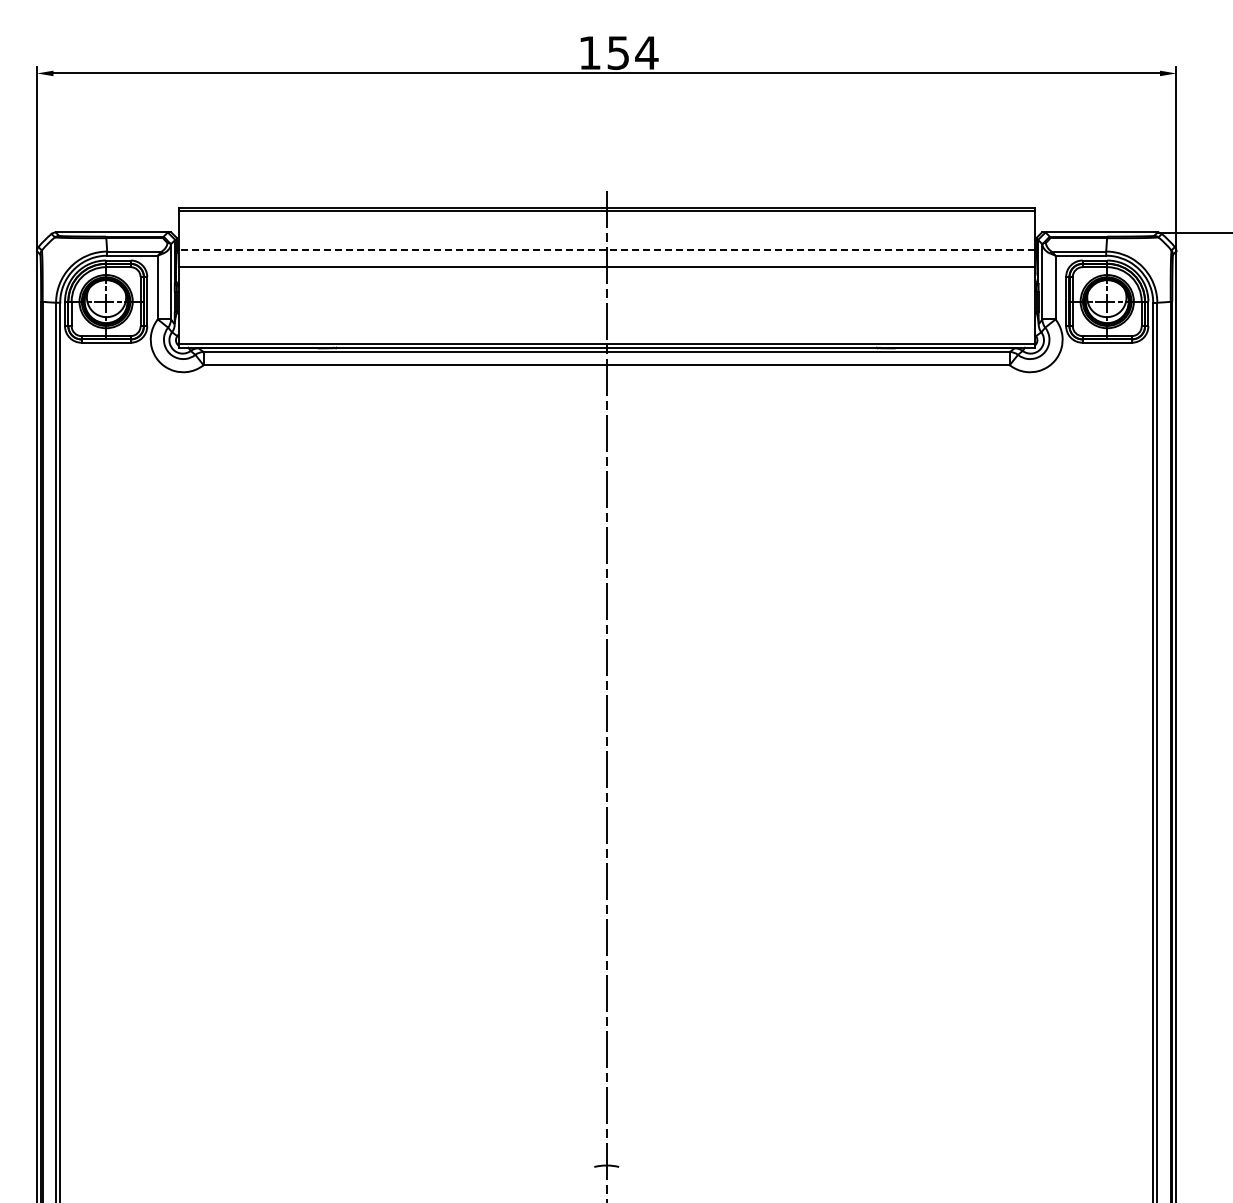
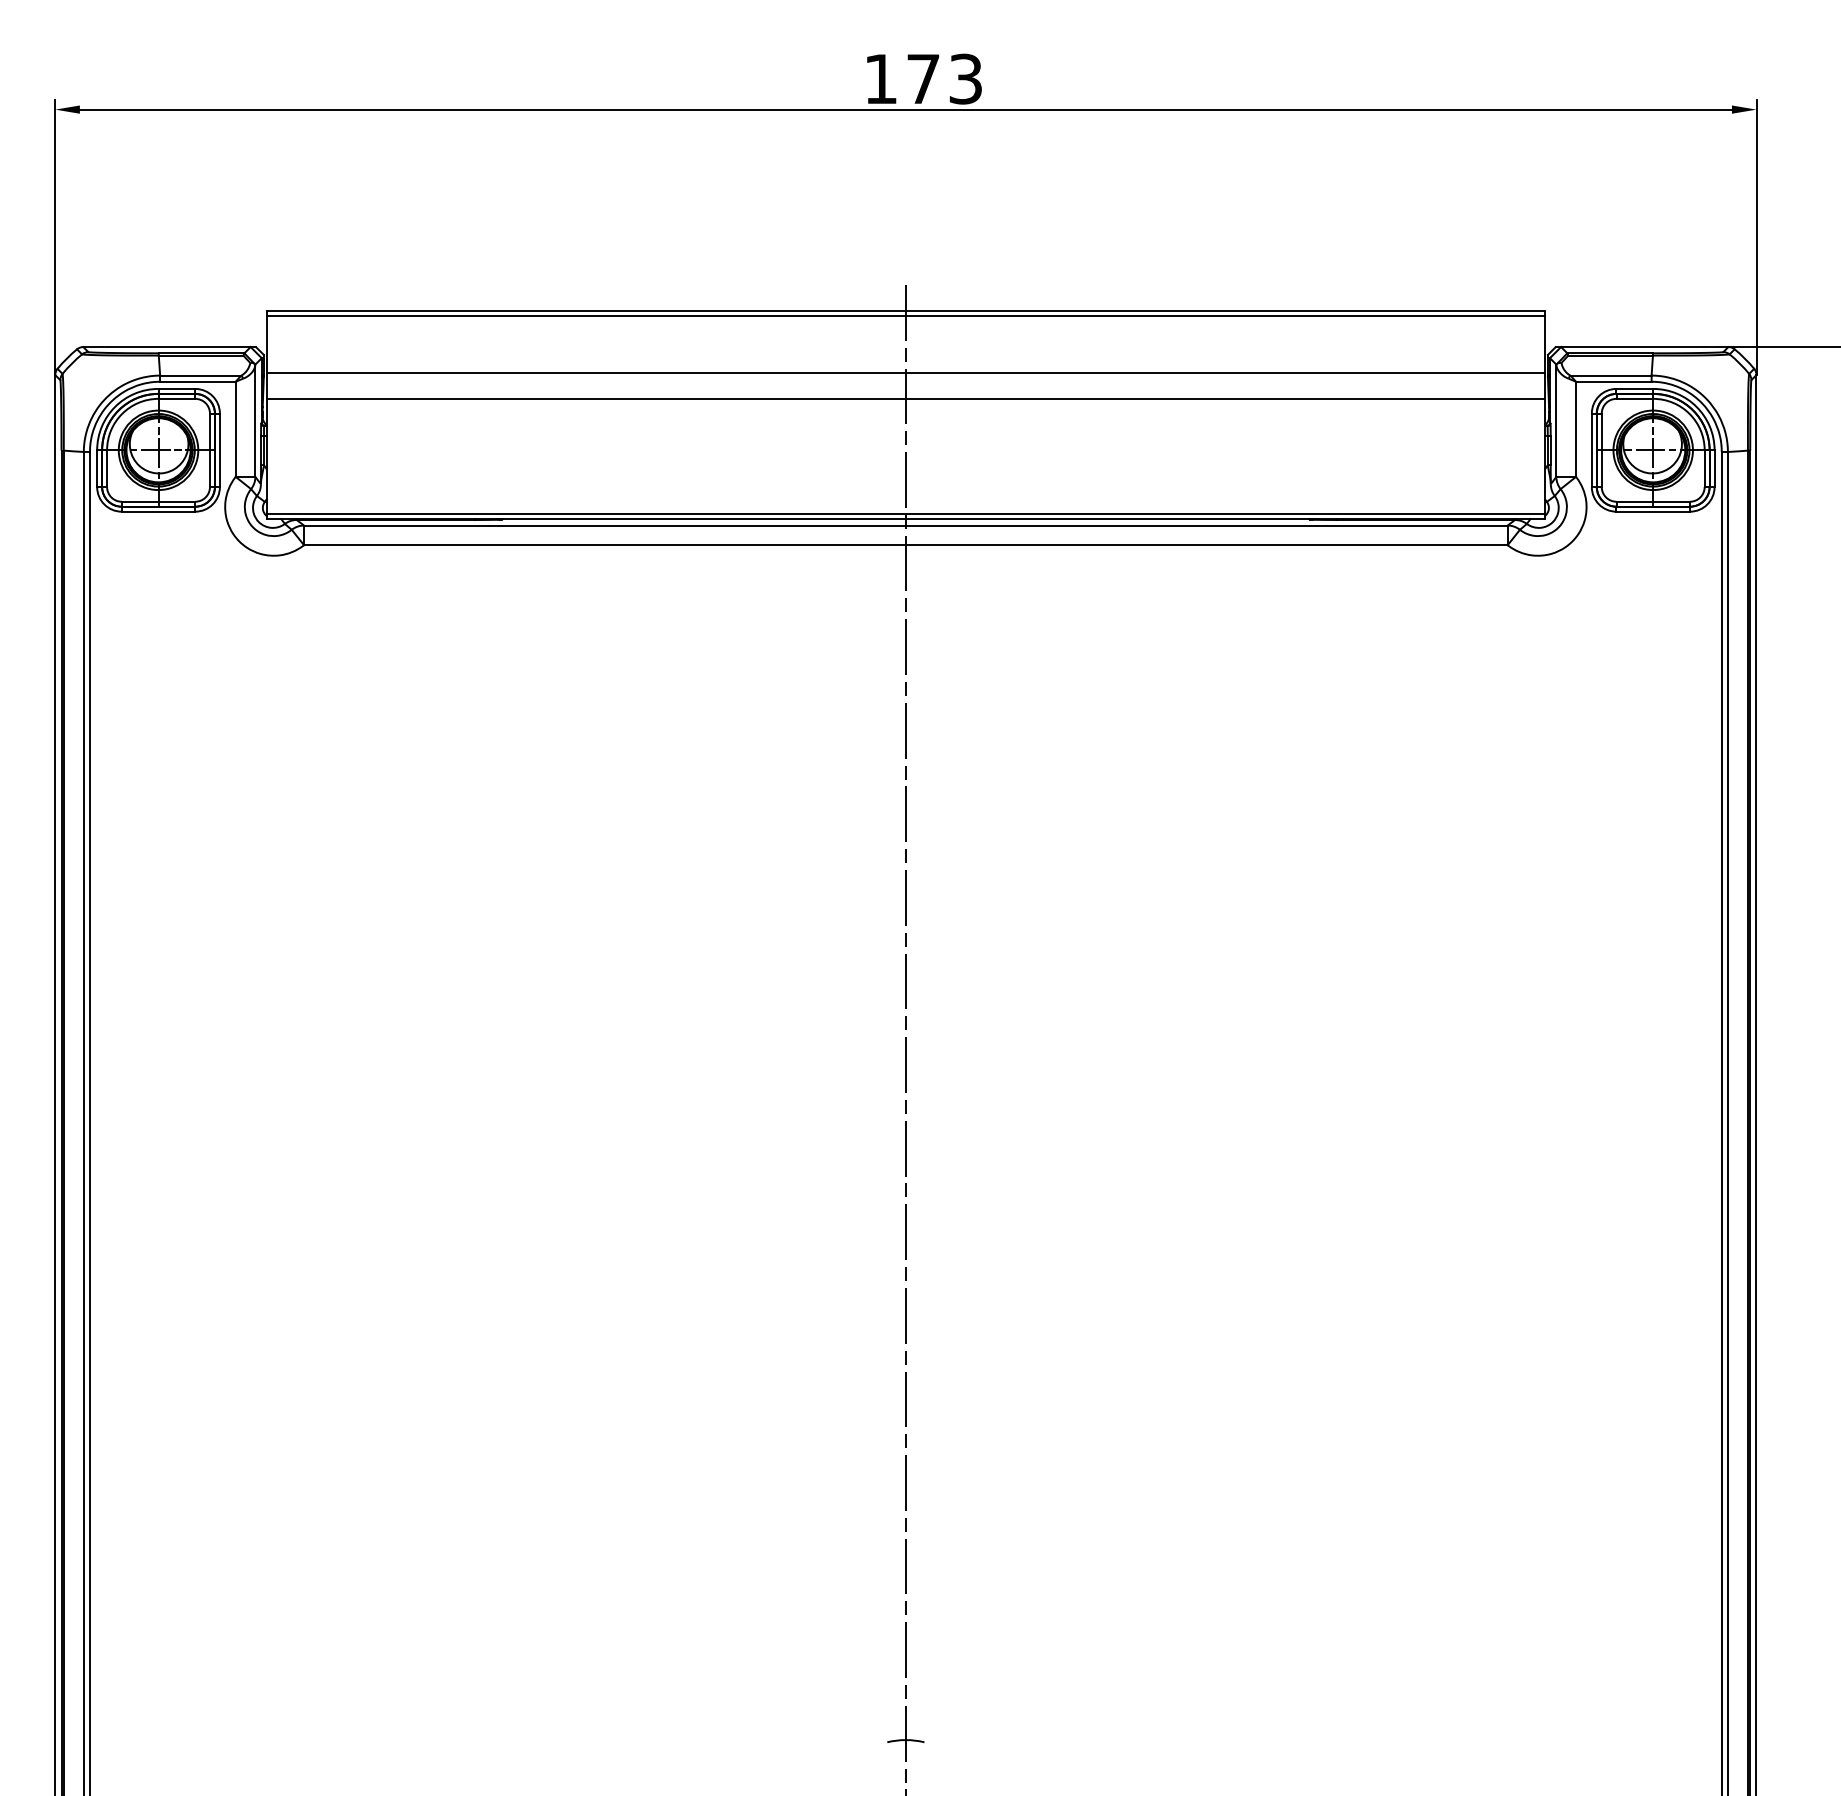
text: (632, 53) -> (944, 79), 154 -> 173
line: (606, 249) -> (905, 372), dashed -> solid

